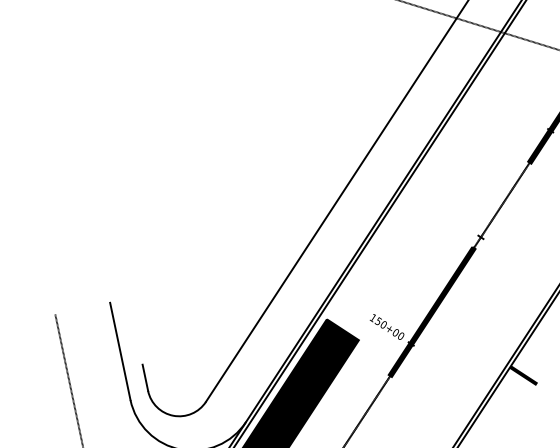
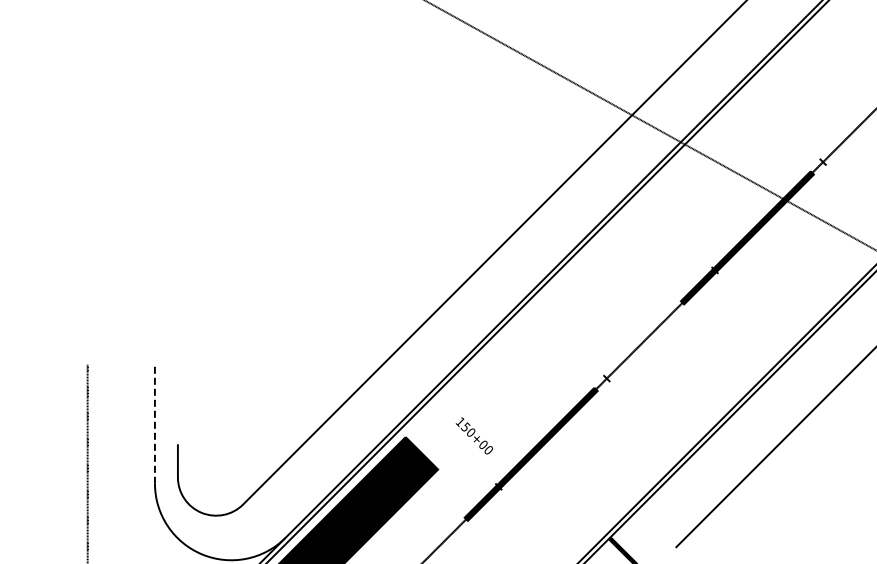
text: (386, 326) -> (473, 435), moved
line: (120, 351) -> (154, 424), solid -> dashed

